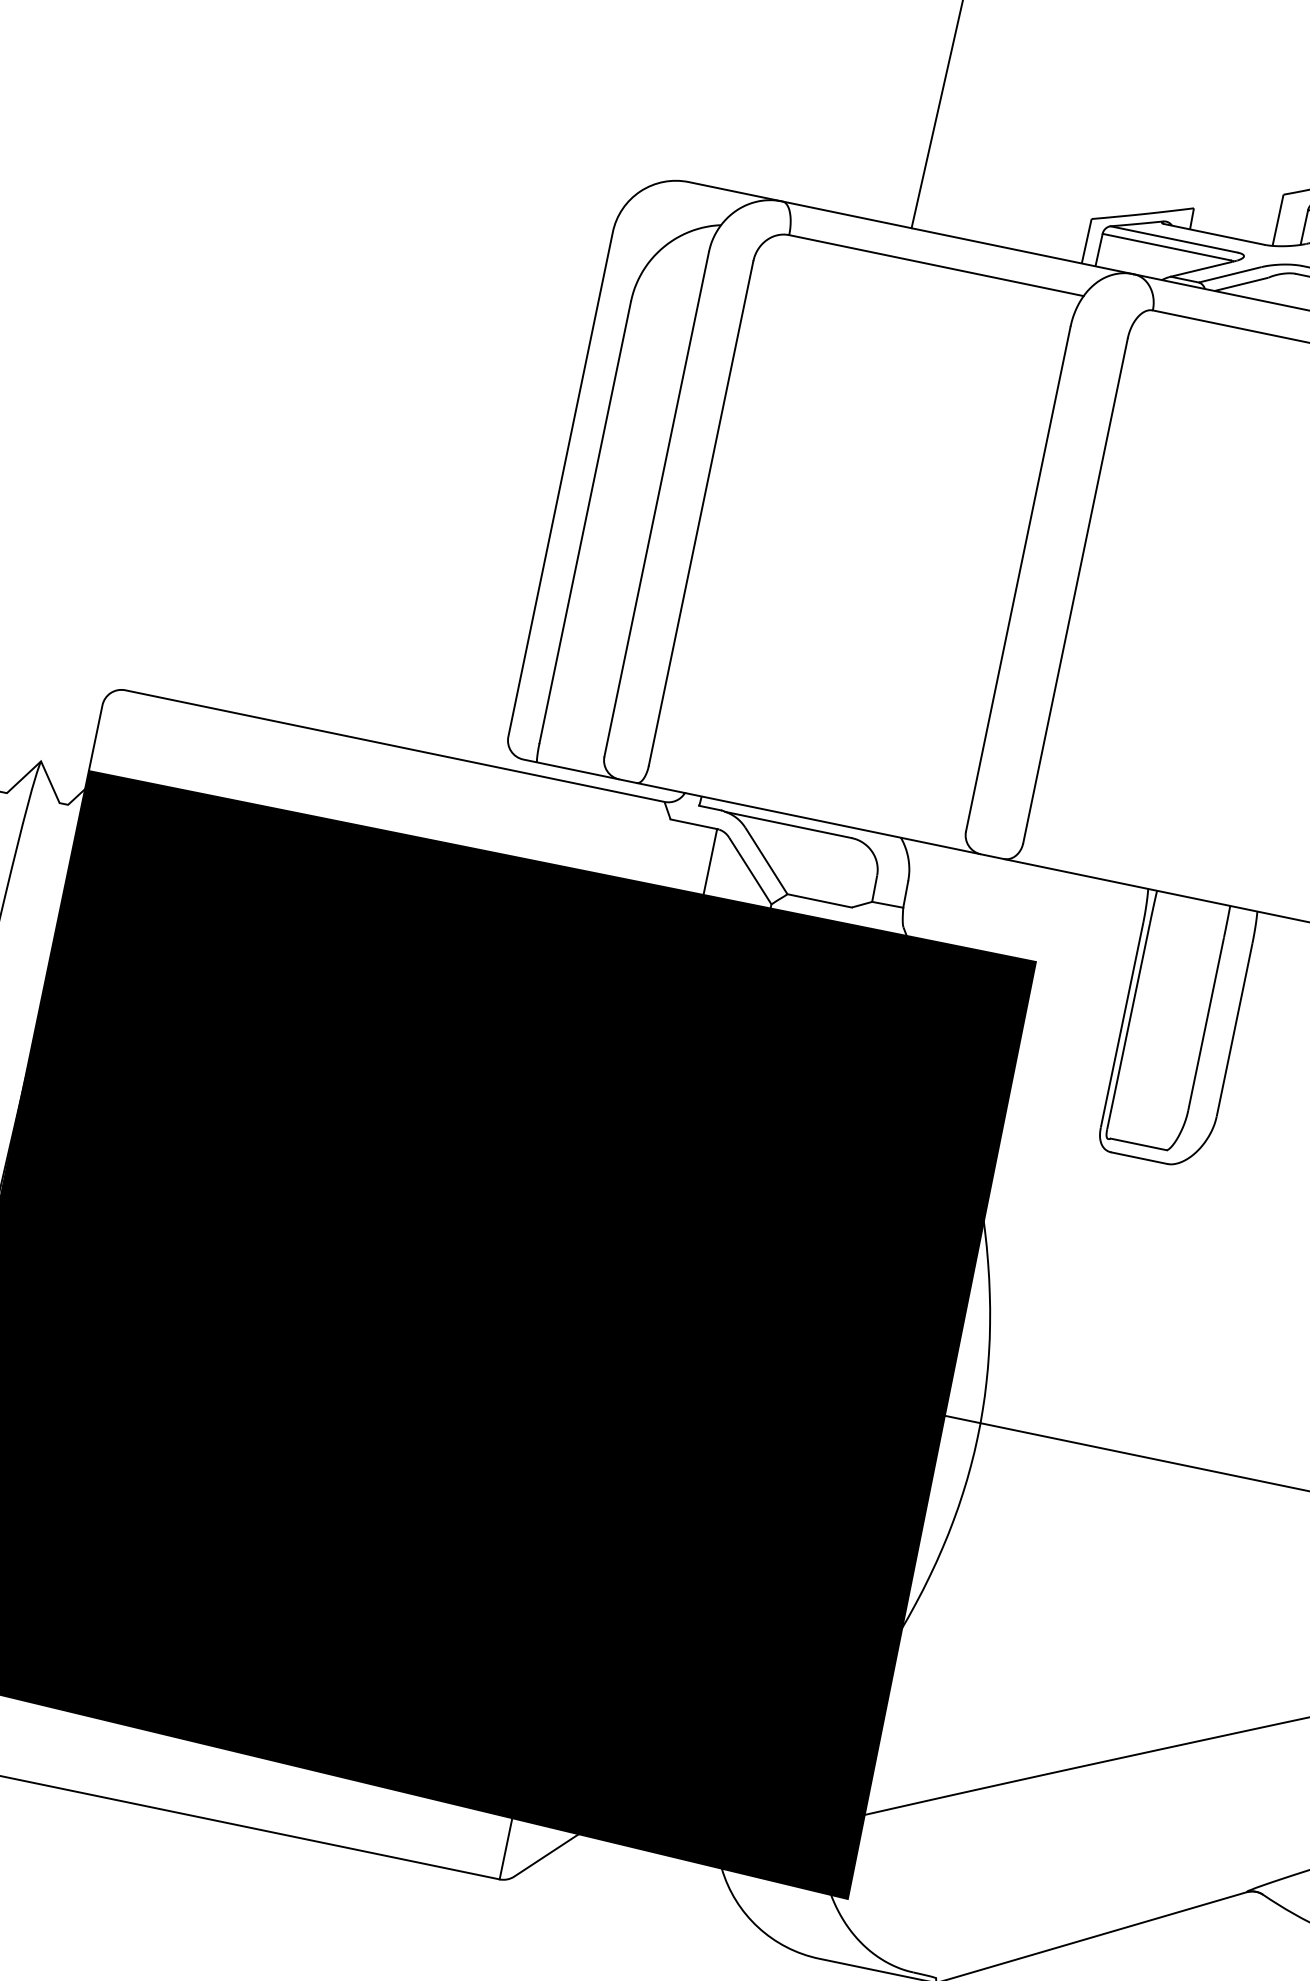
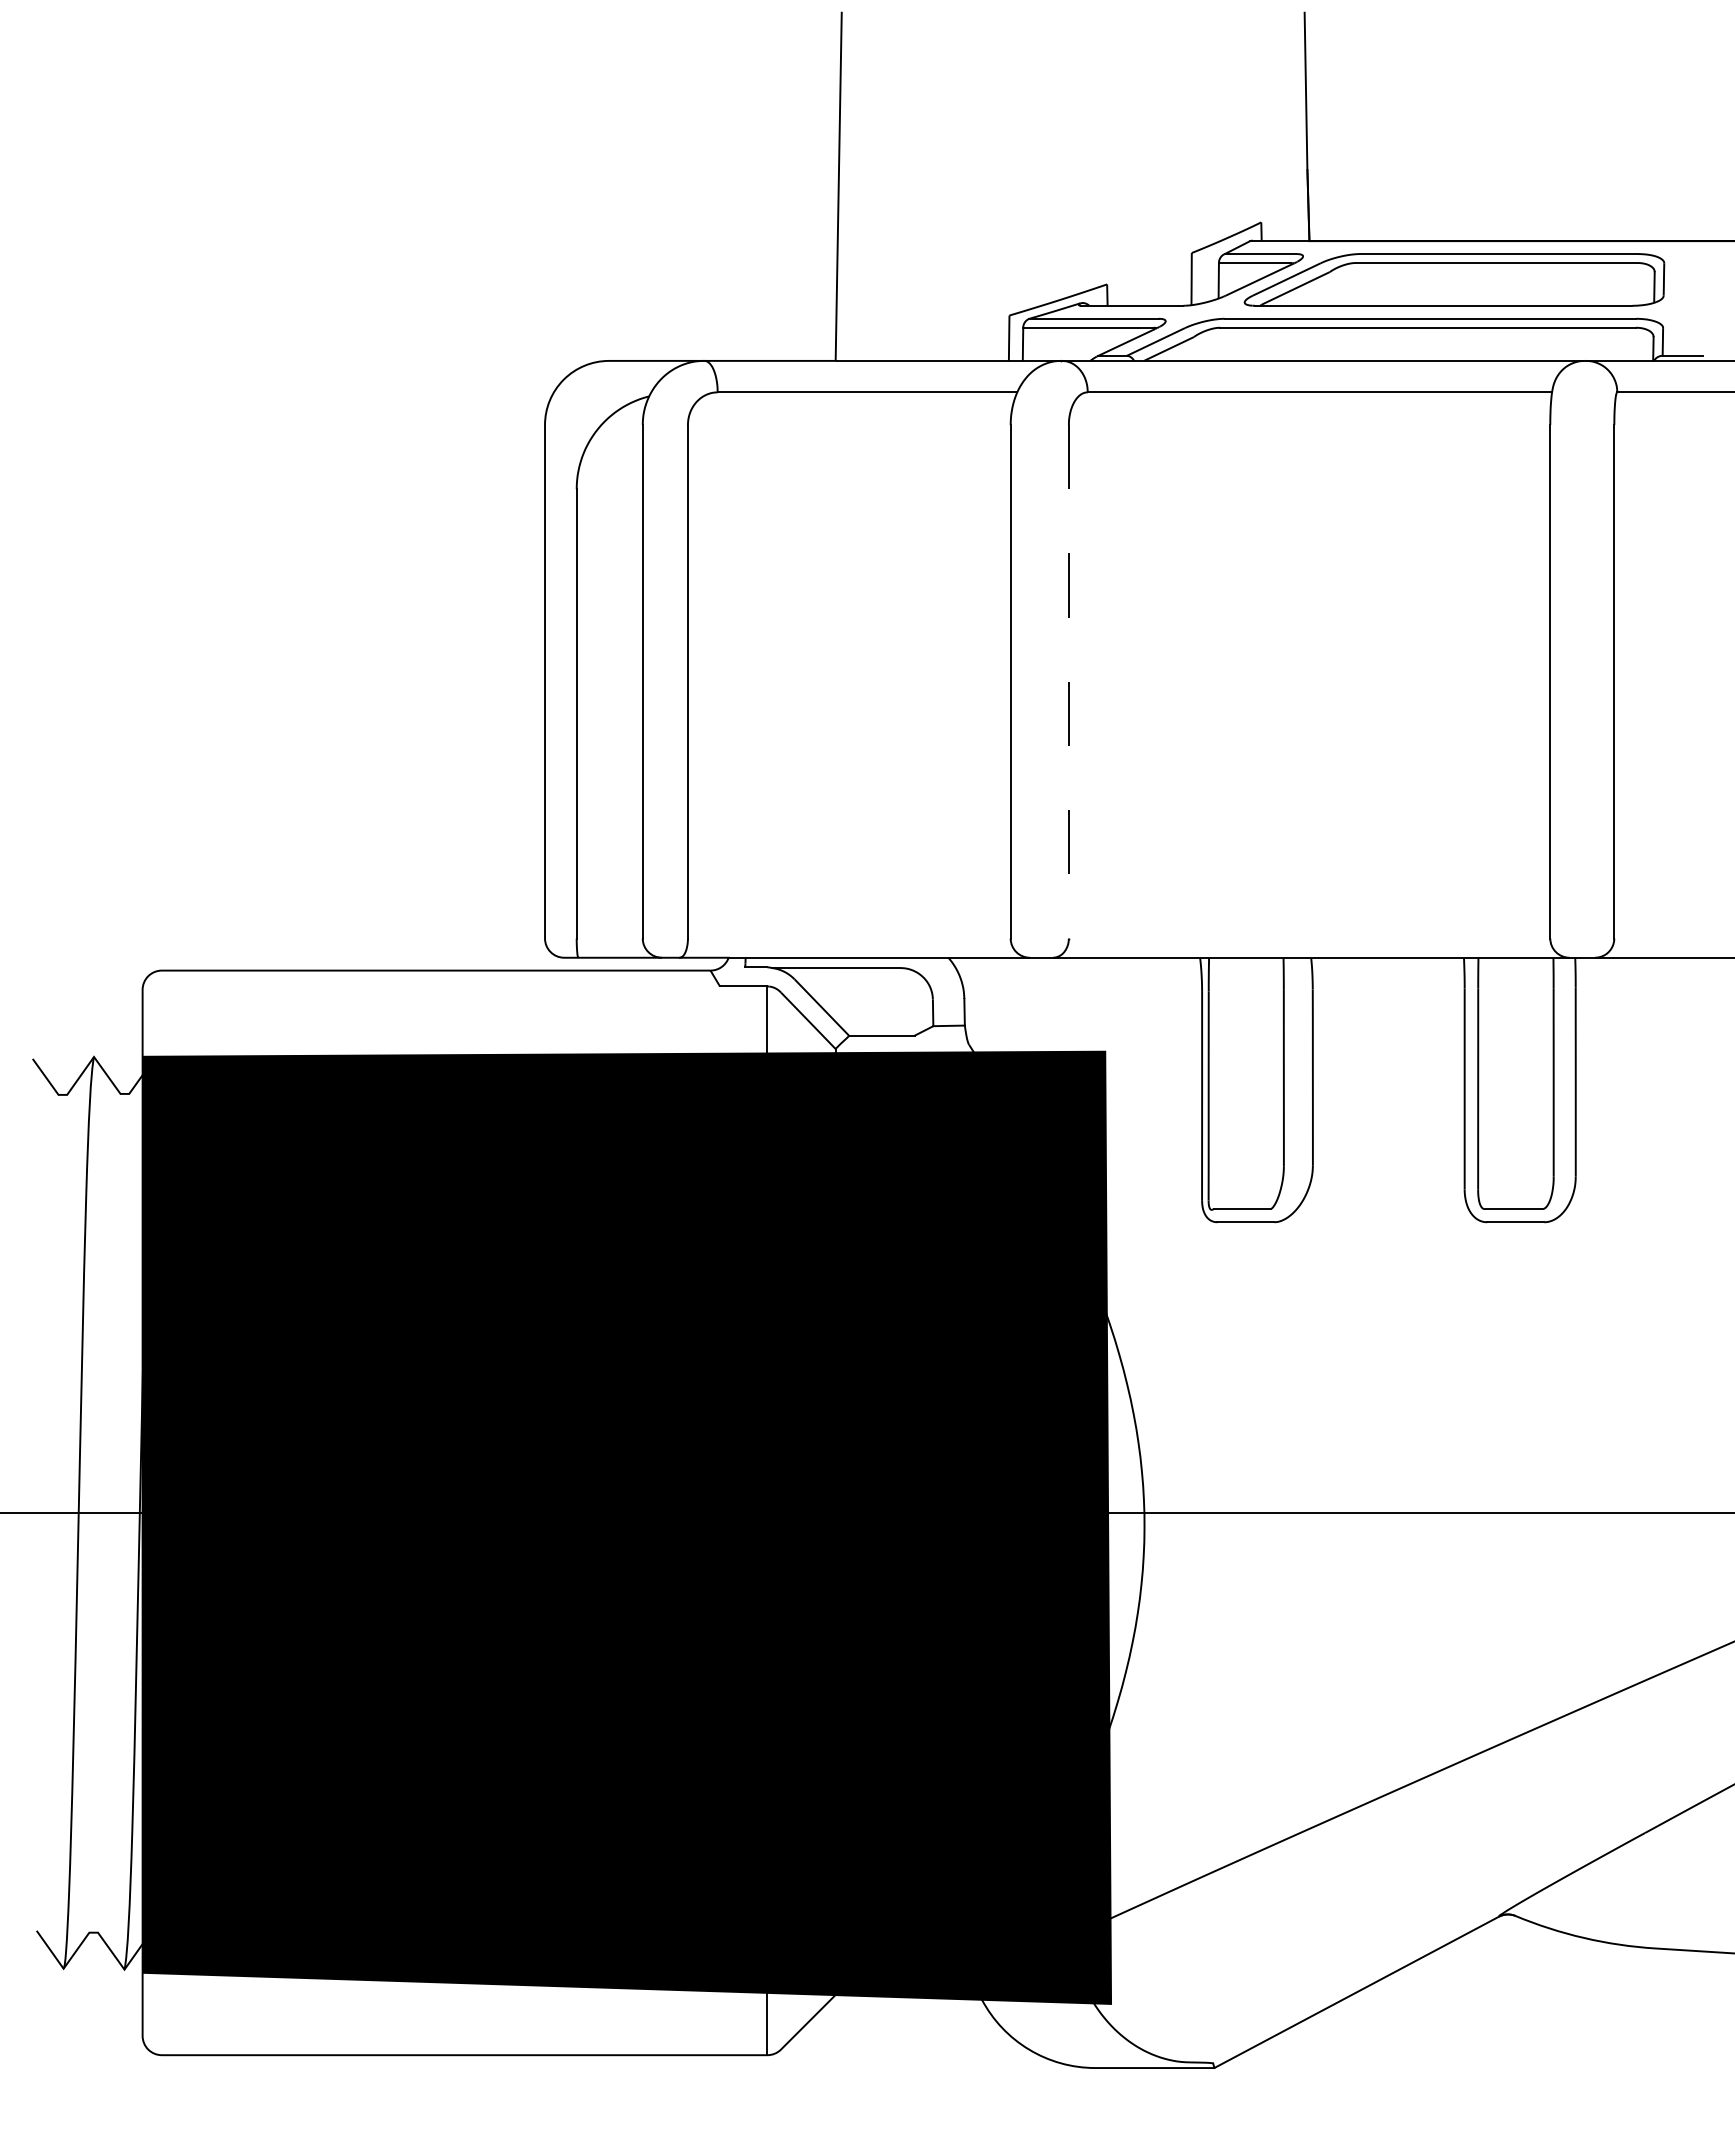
line: (1075, 590) -> (1068, 681), solid -> dashed

